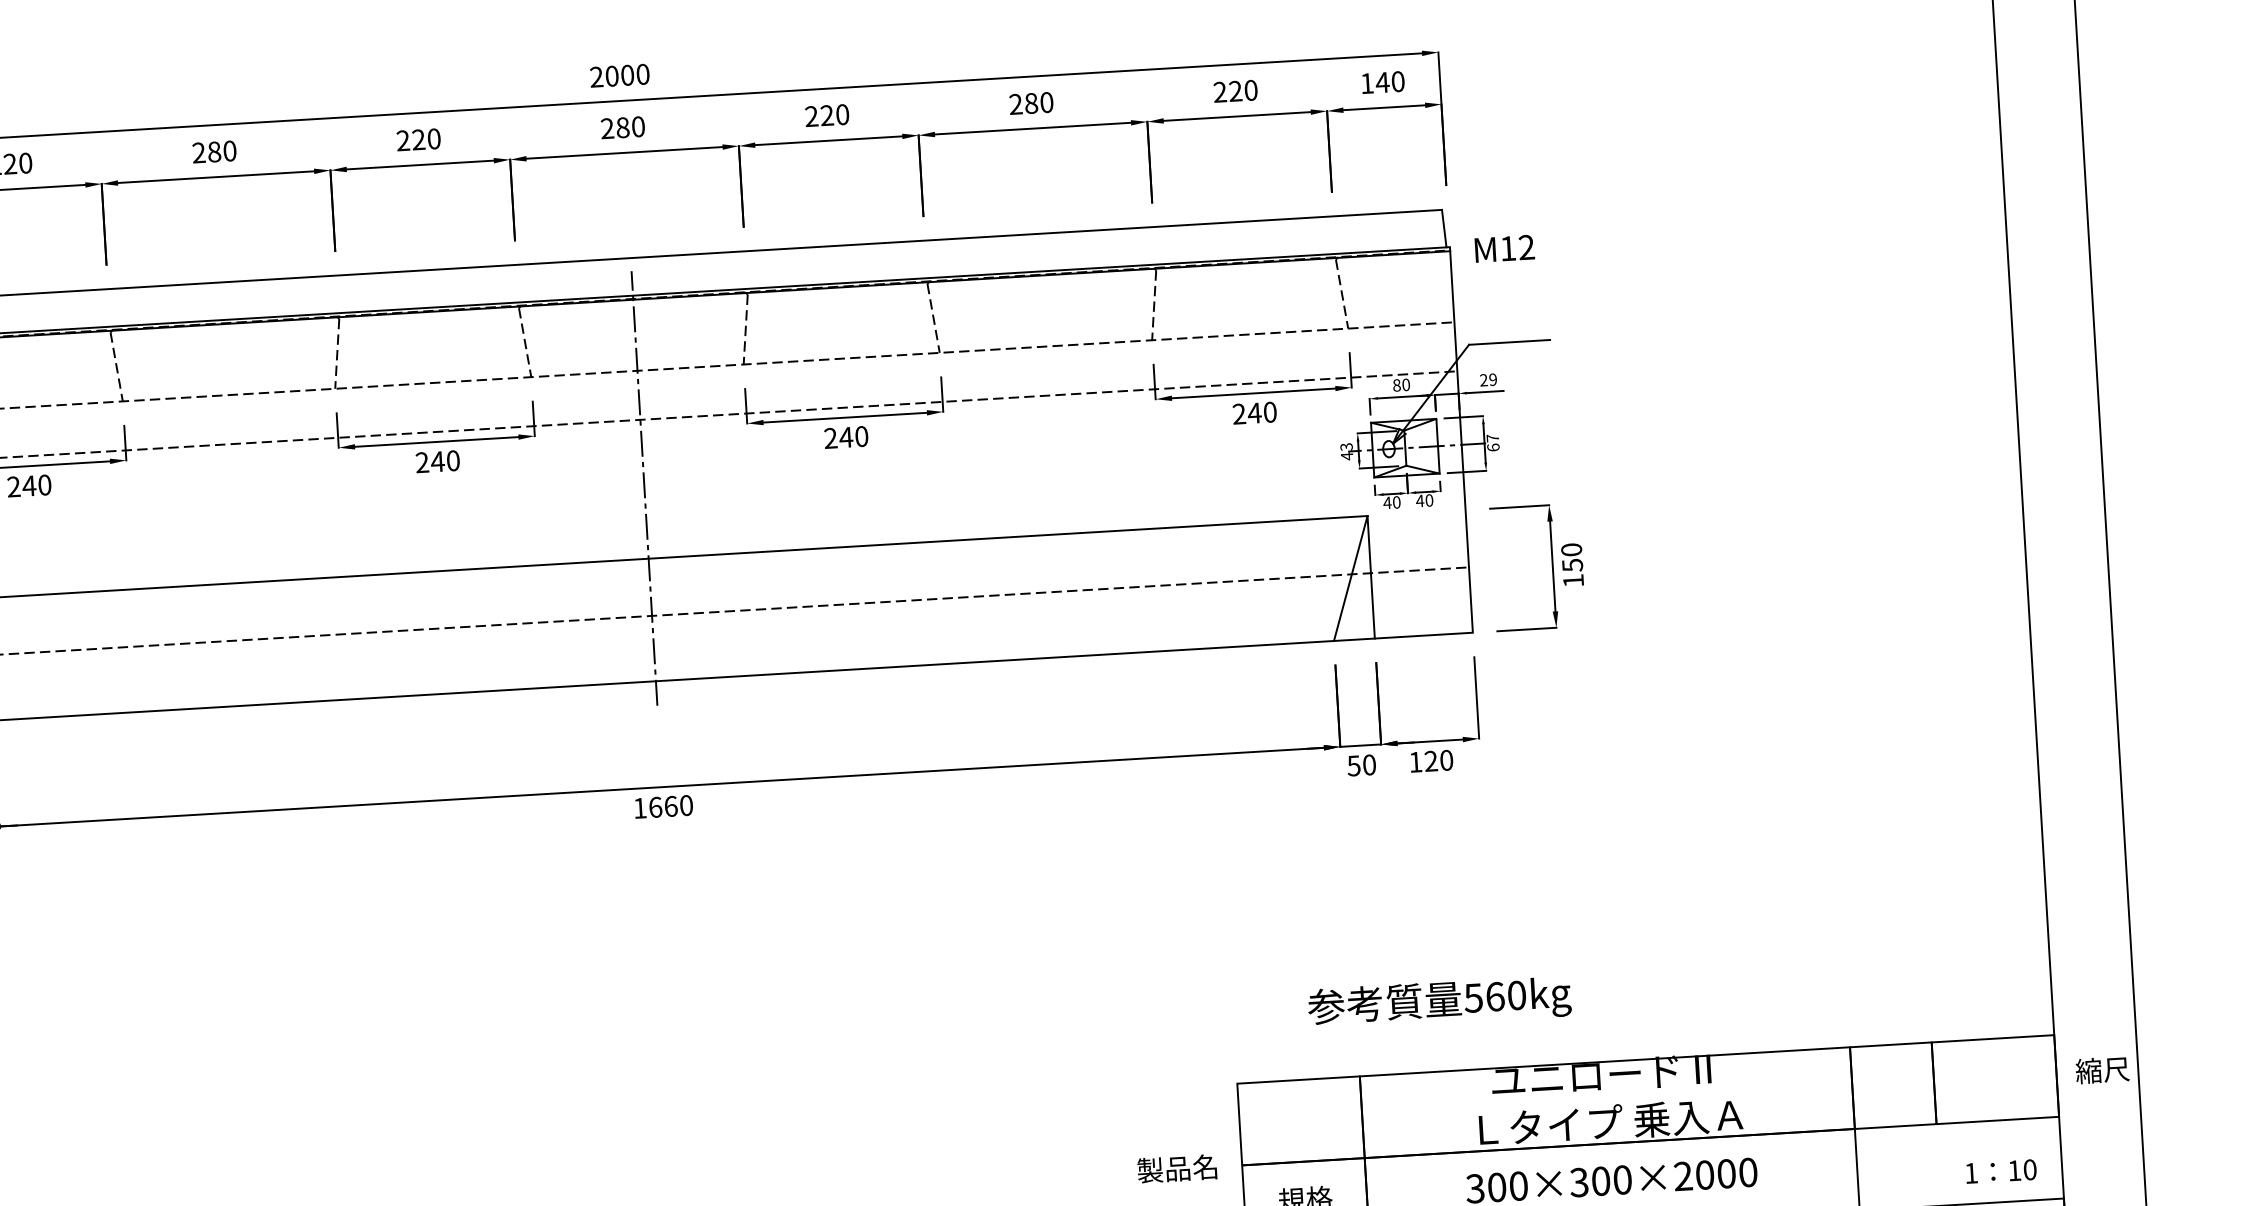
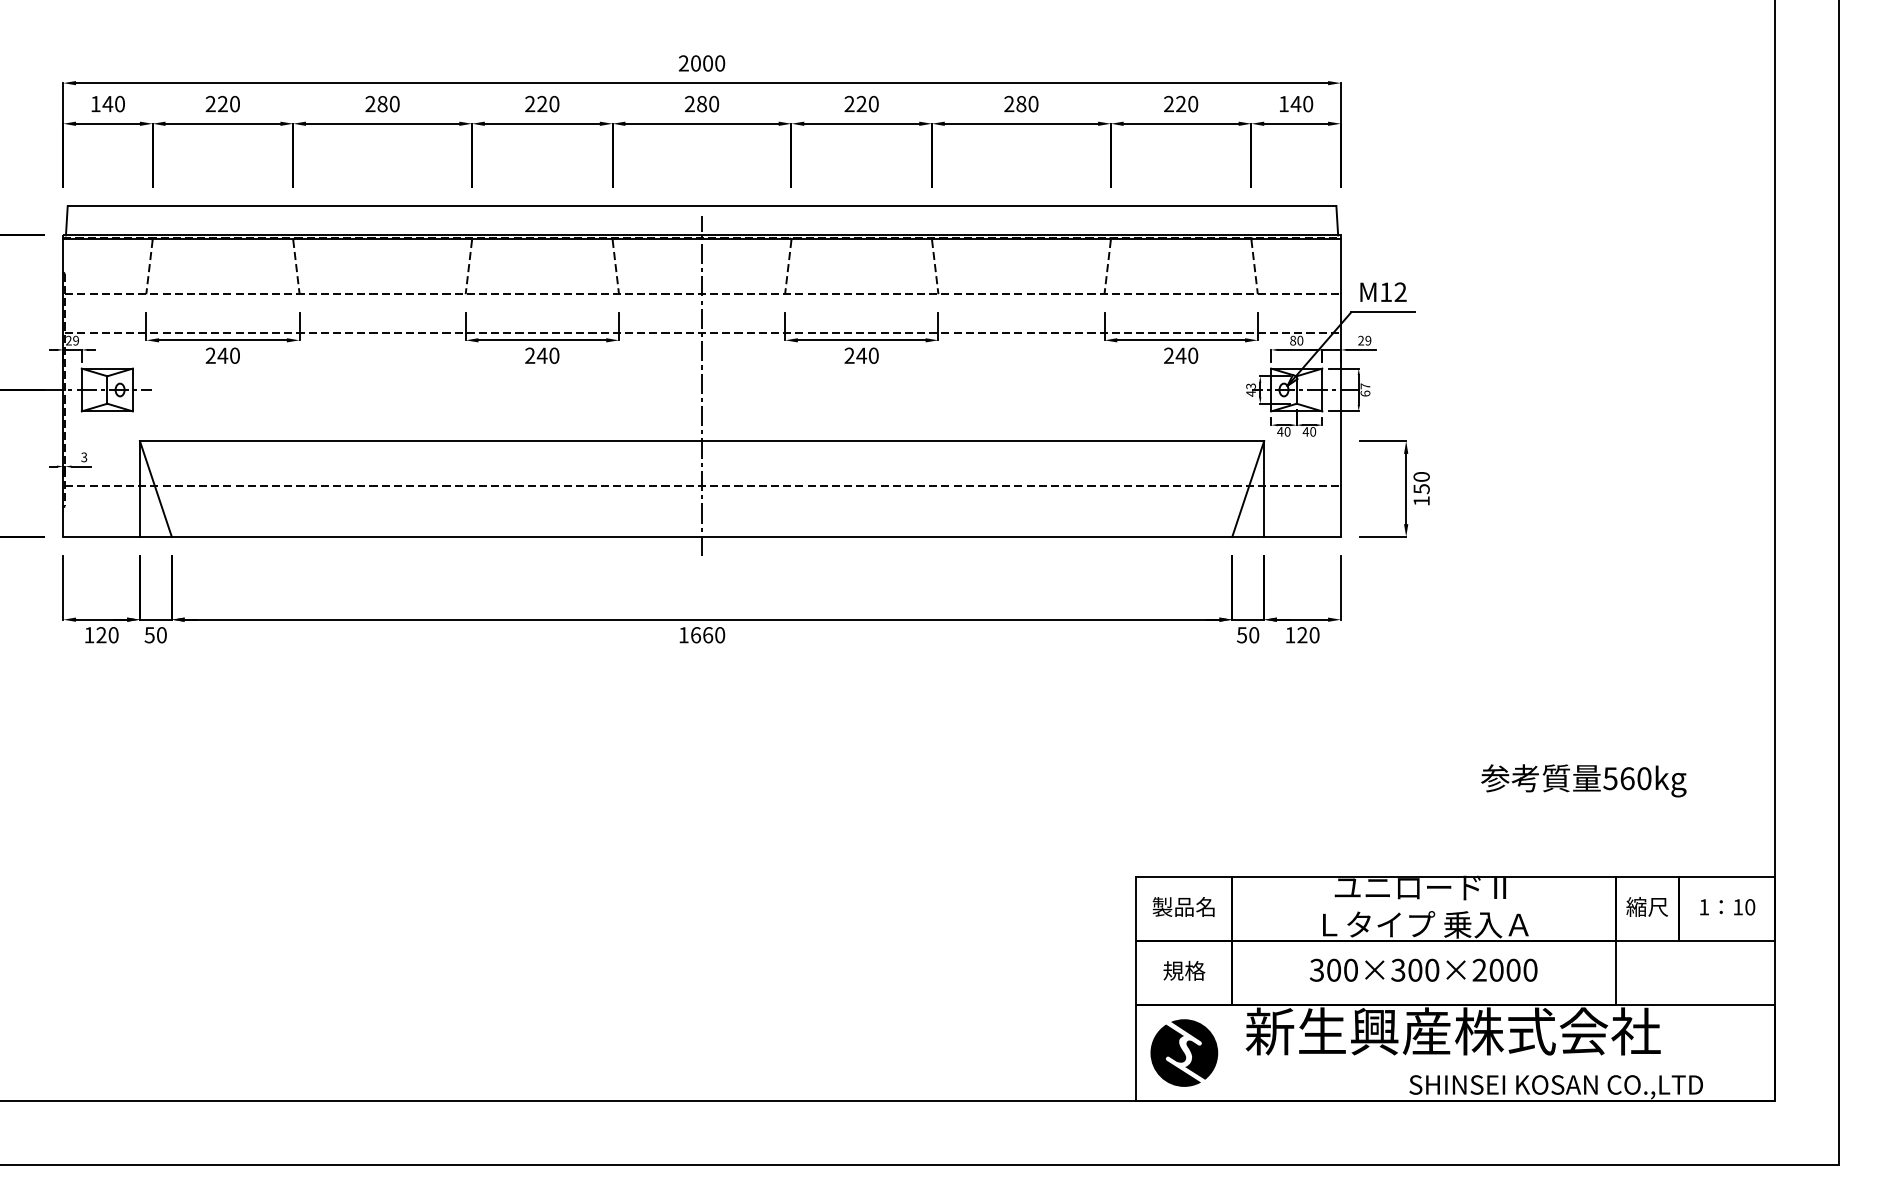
text: (1504, 247) -> (1383, 291), moved
text: (1439, 1002) -> (1583, 780), moved
text: (2101, 1069) -> (1646, 906), moved
text: (1176, 1168) -> (1183, 906), moved
text: (2001, 1171) -> (1727, 907), moved

